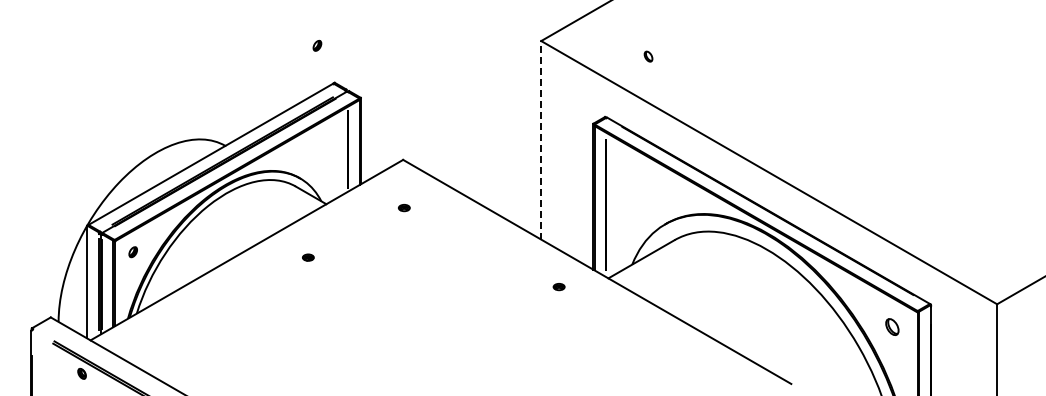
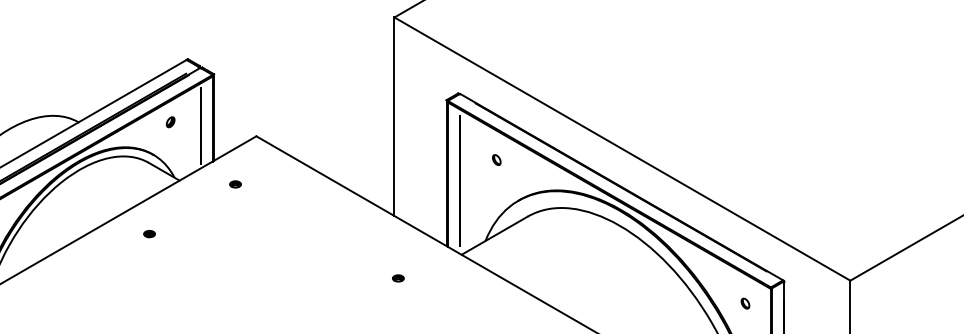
part: (317, 45) -> (170, 121), moved
part: (648, 56) -> (496, 159), moved
line: (541, 139) -> (394, 115), dashed -> solid
part: (404, 208) -> (235, 184), moved
part: (308, 257) -> (149, 233), moved
part: (558, 287) -> (397, 278), moved
part: (891, 327) -> (744, 303), size x0.62

